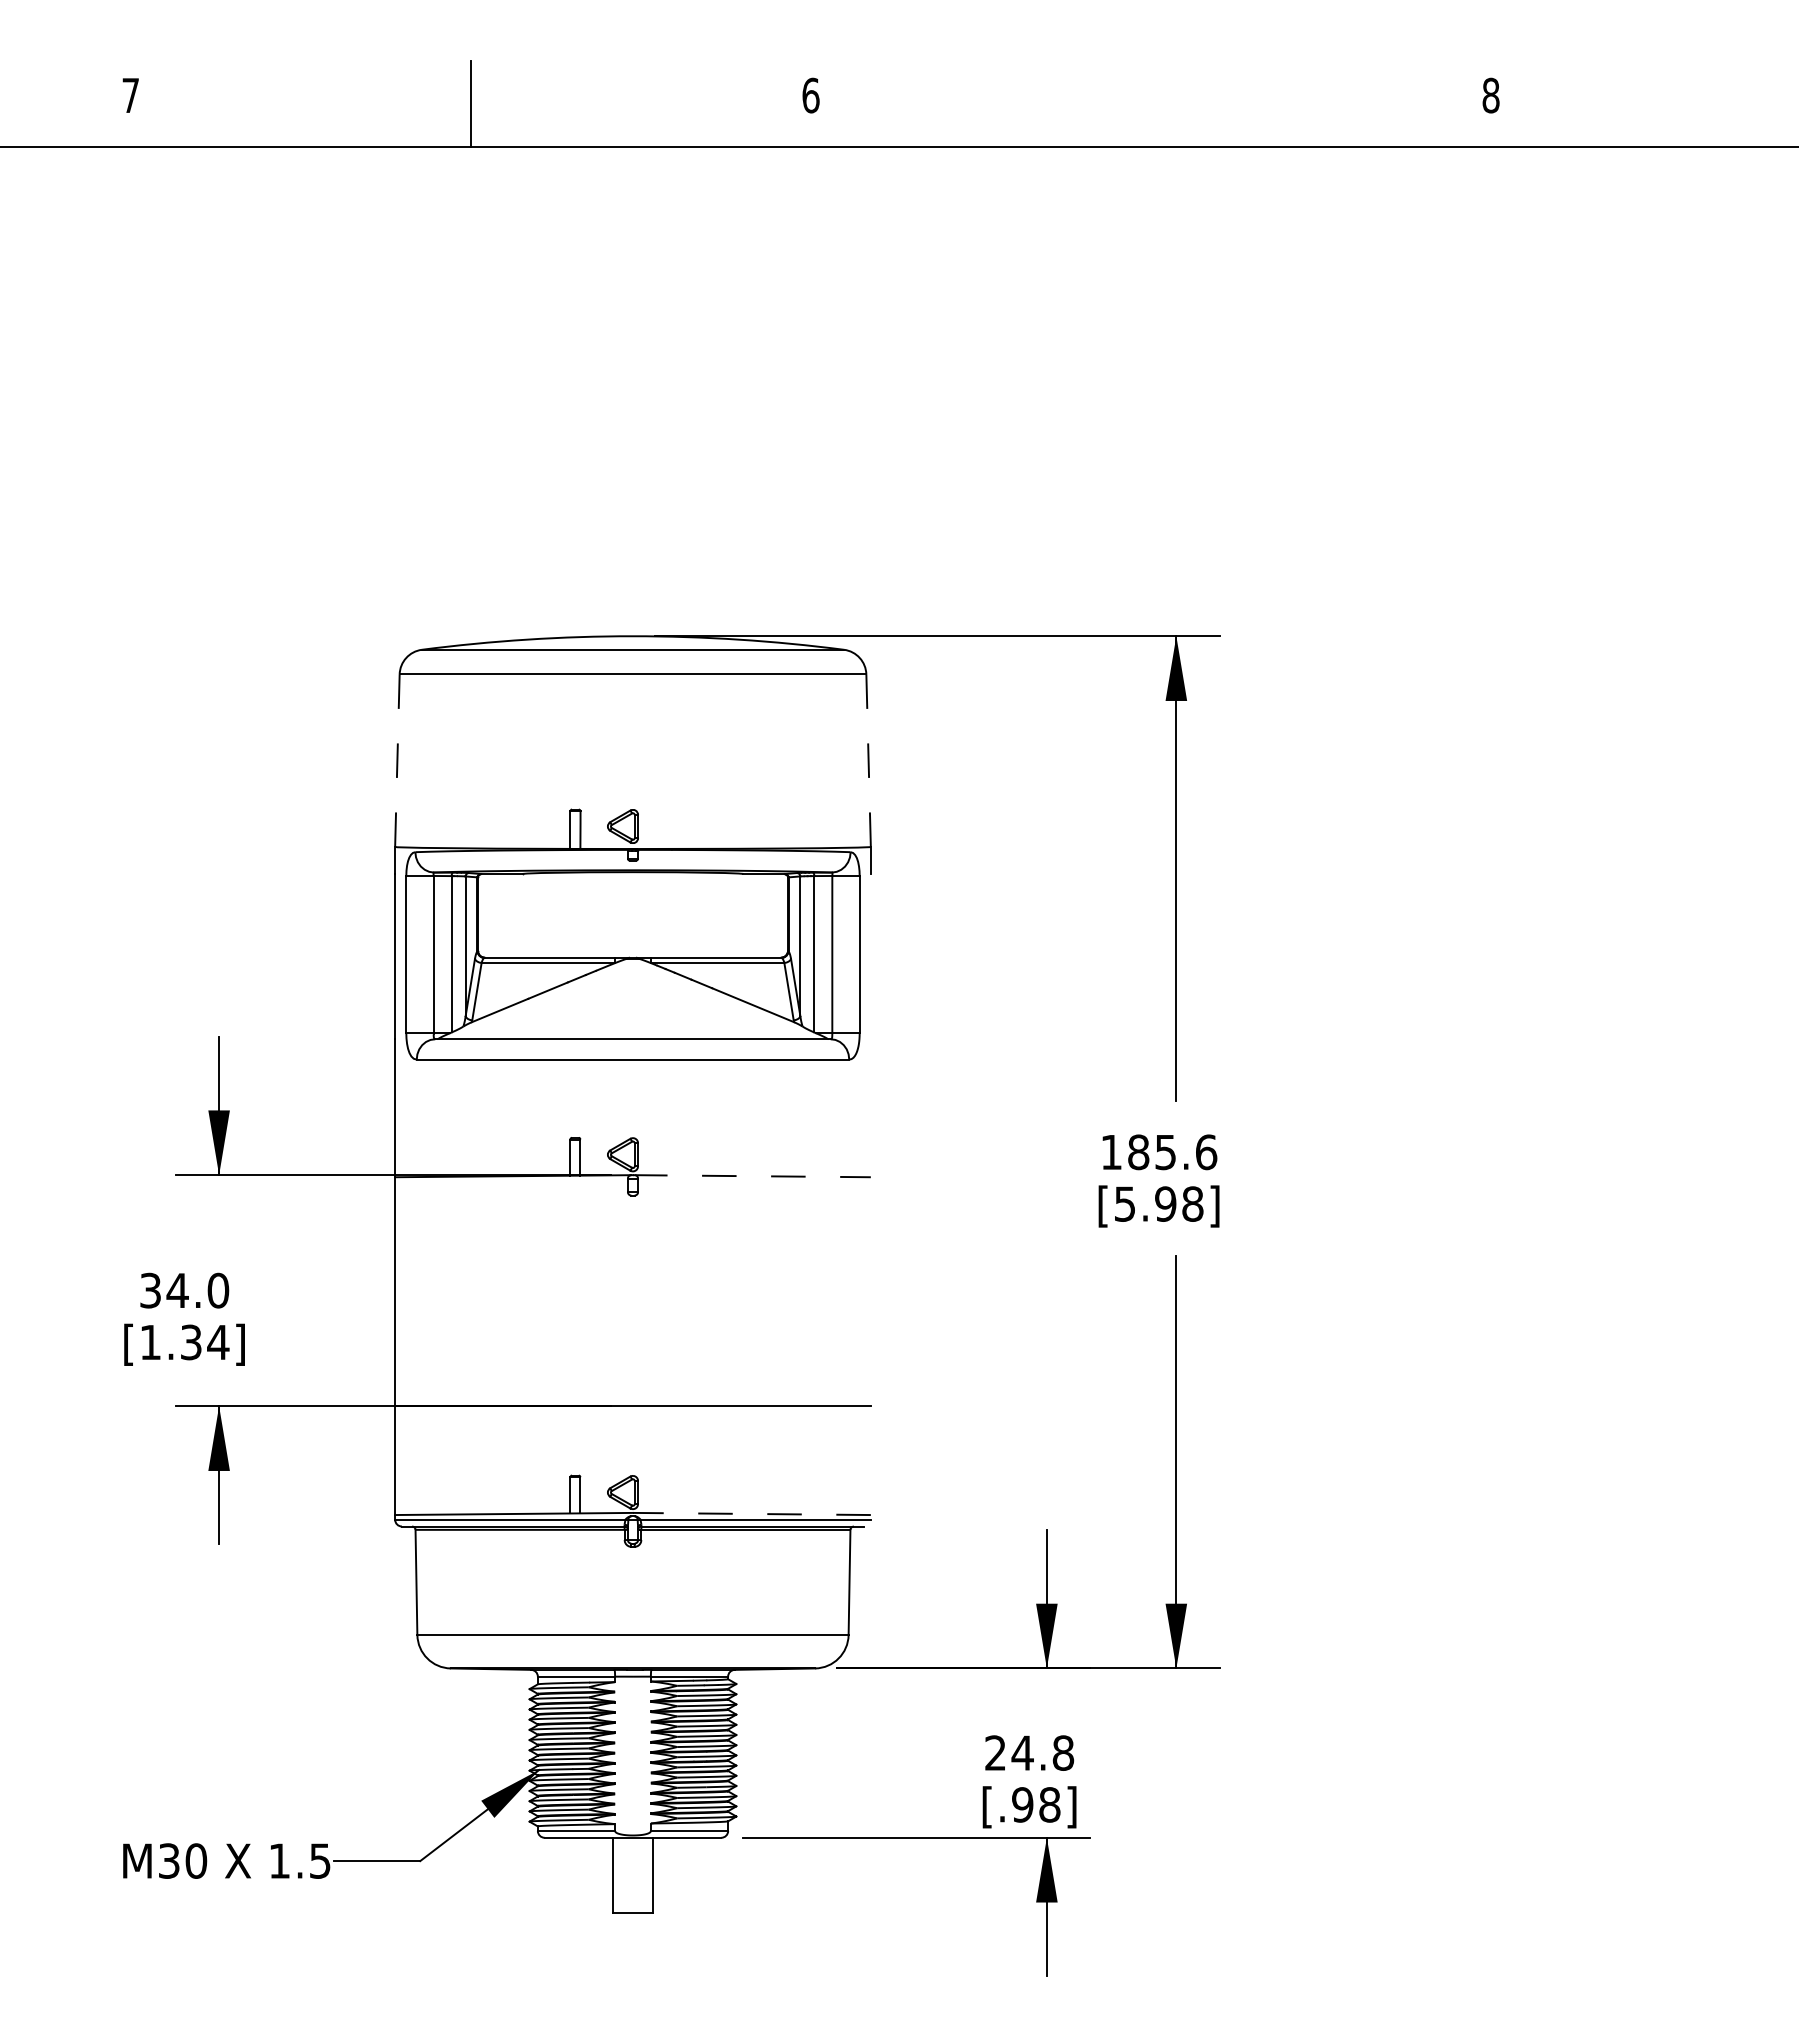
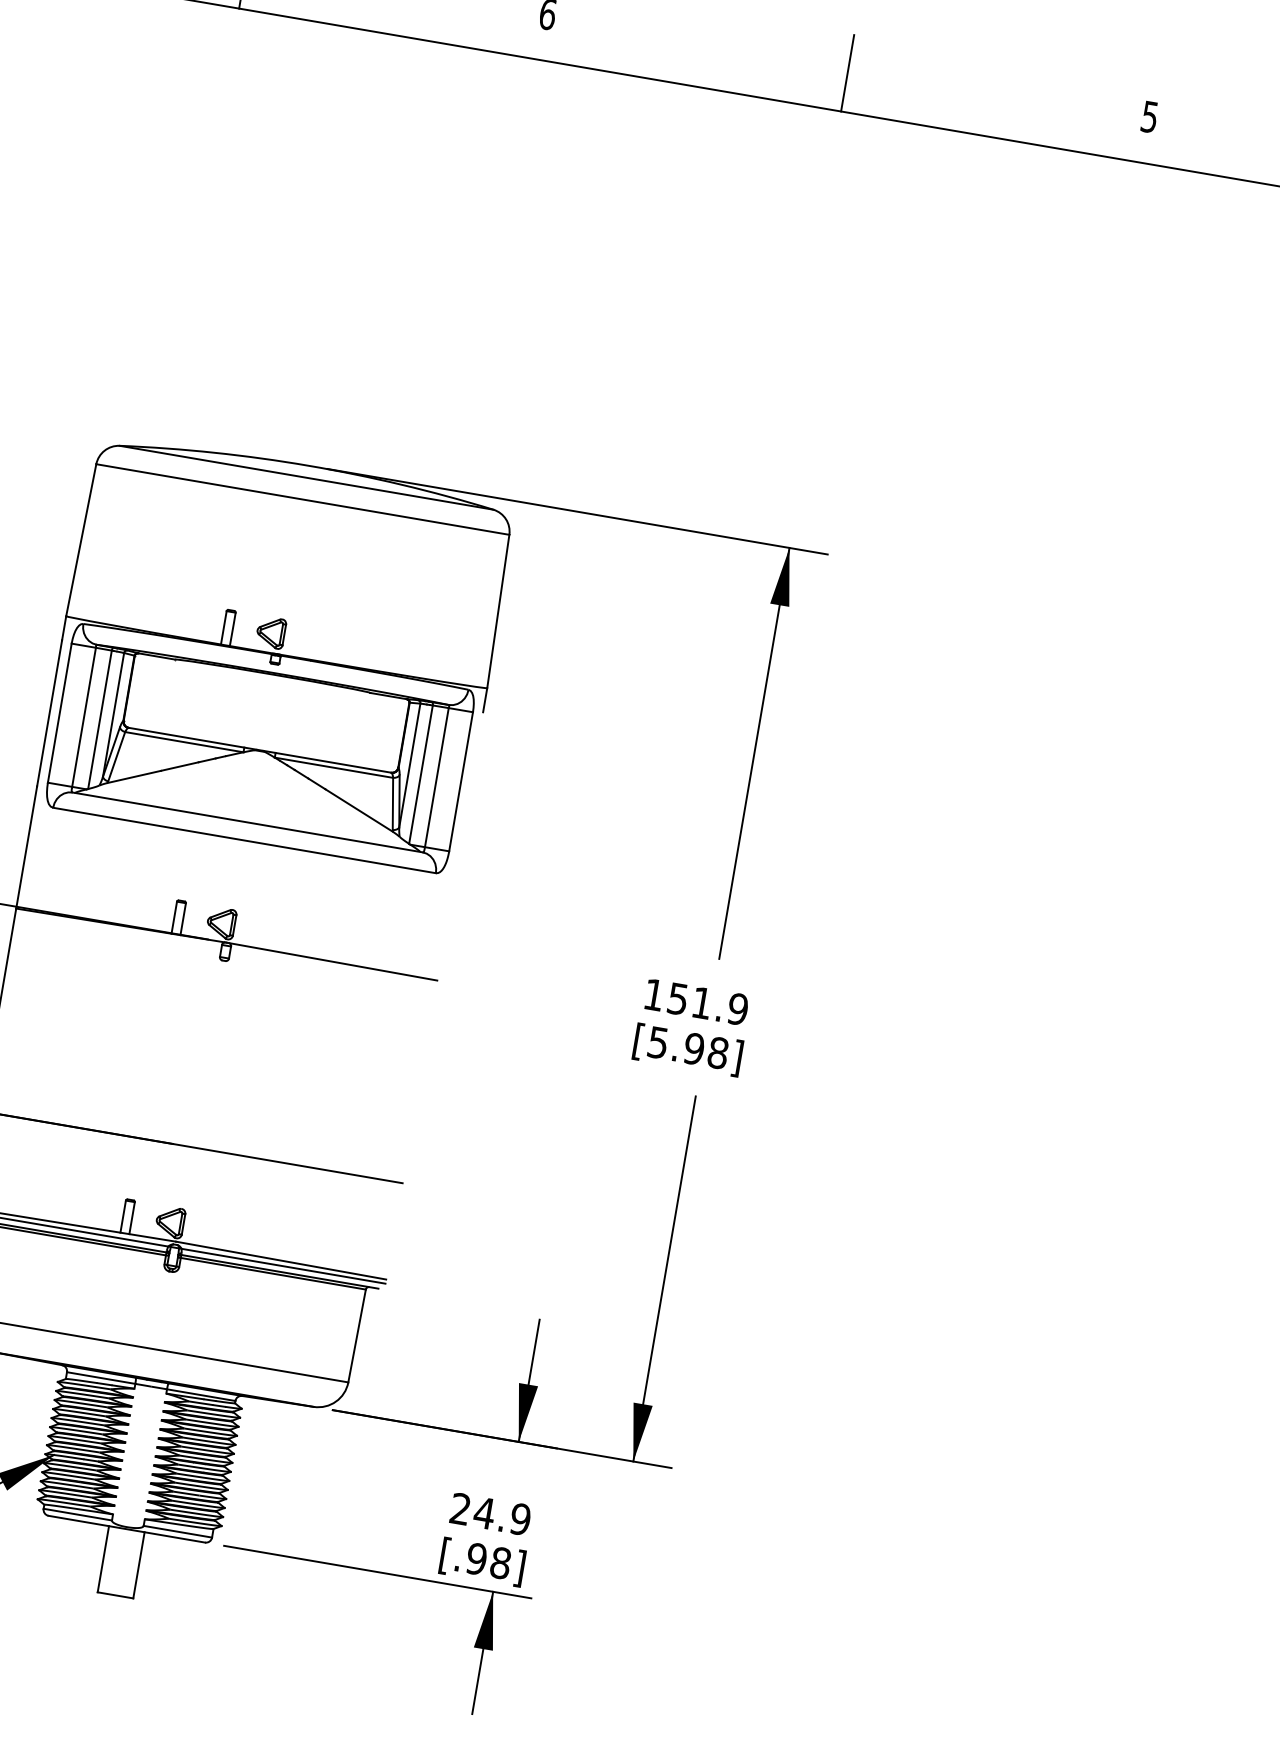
text: (1490, 95) -> (1149, 116), 8 -> 5
line: (1151, 104) -> (847, 73), added
line: (397, 761) -> (81, 540), dashed -> solid
line: (868, 761) -> (498, 612), dashed -> solid
text: (1172, 1152) -> (708, 1004), 185.6 -> 151.9
line: (751, 1176) -> (331, 961), dashed -> solid
line: (751, 1513) -> (280, 1260), dashed -> solid
text: (1063, 1752) -> (520, 1518), 24.8 -> 24.9

